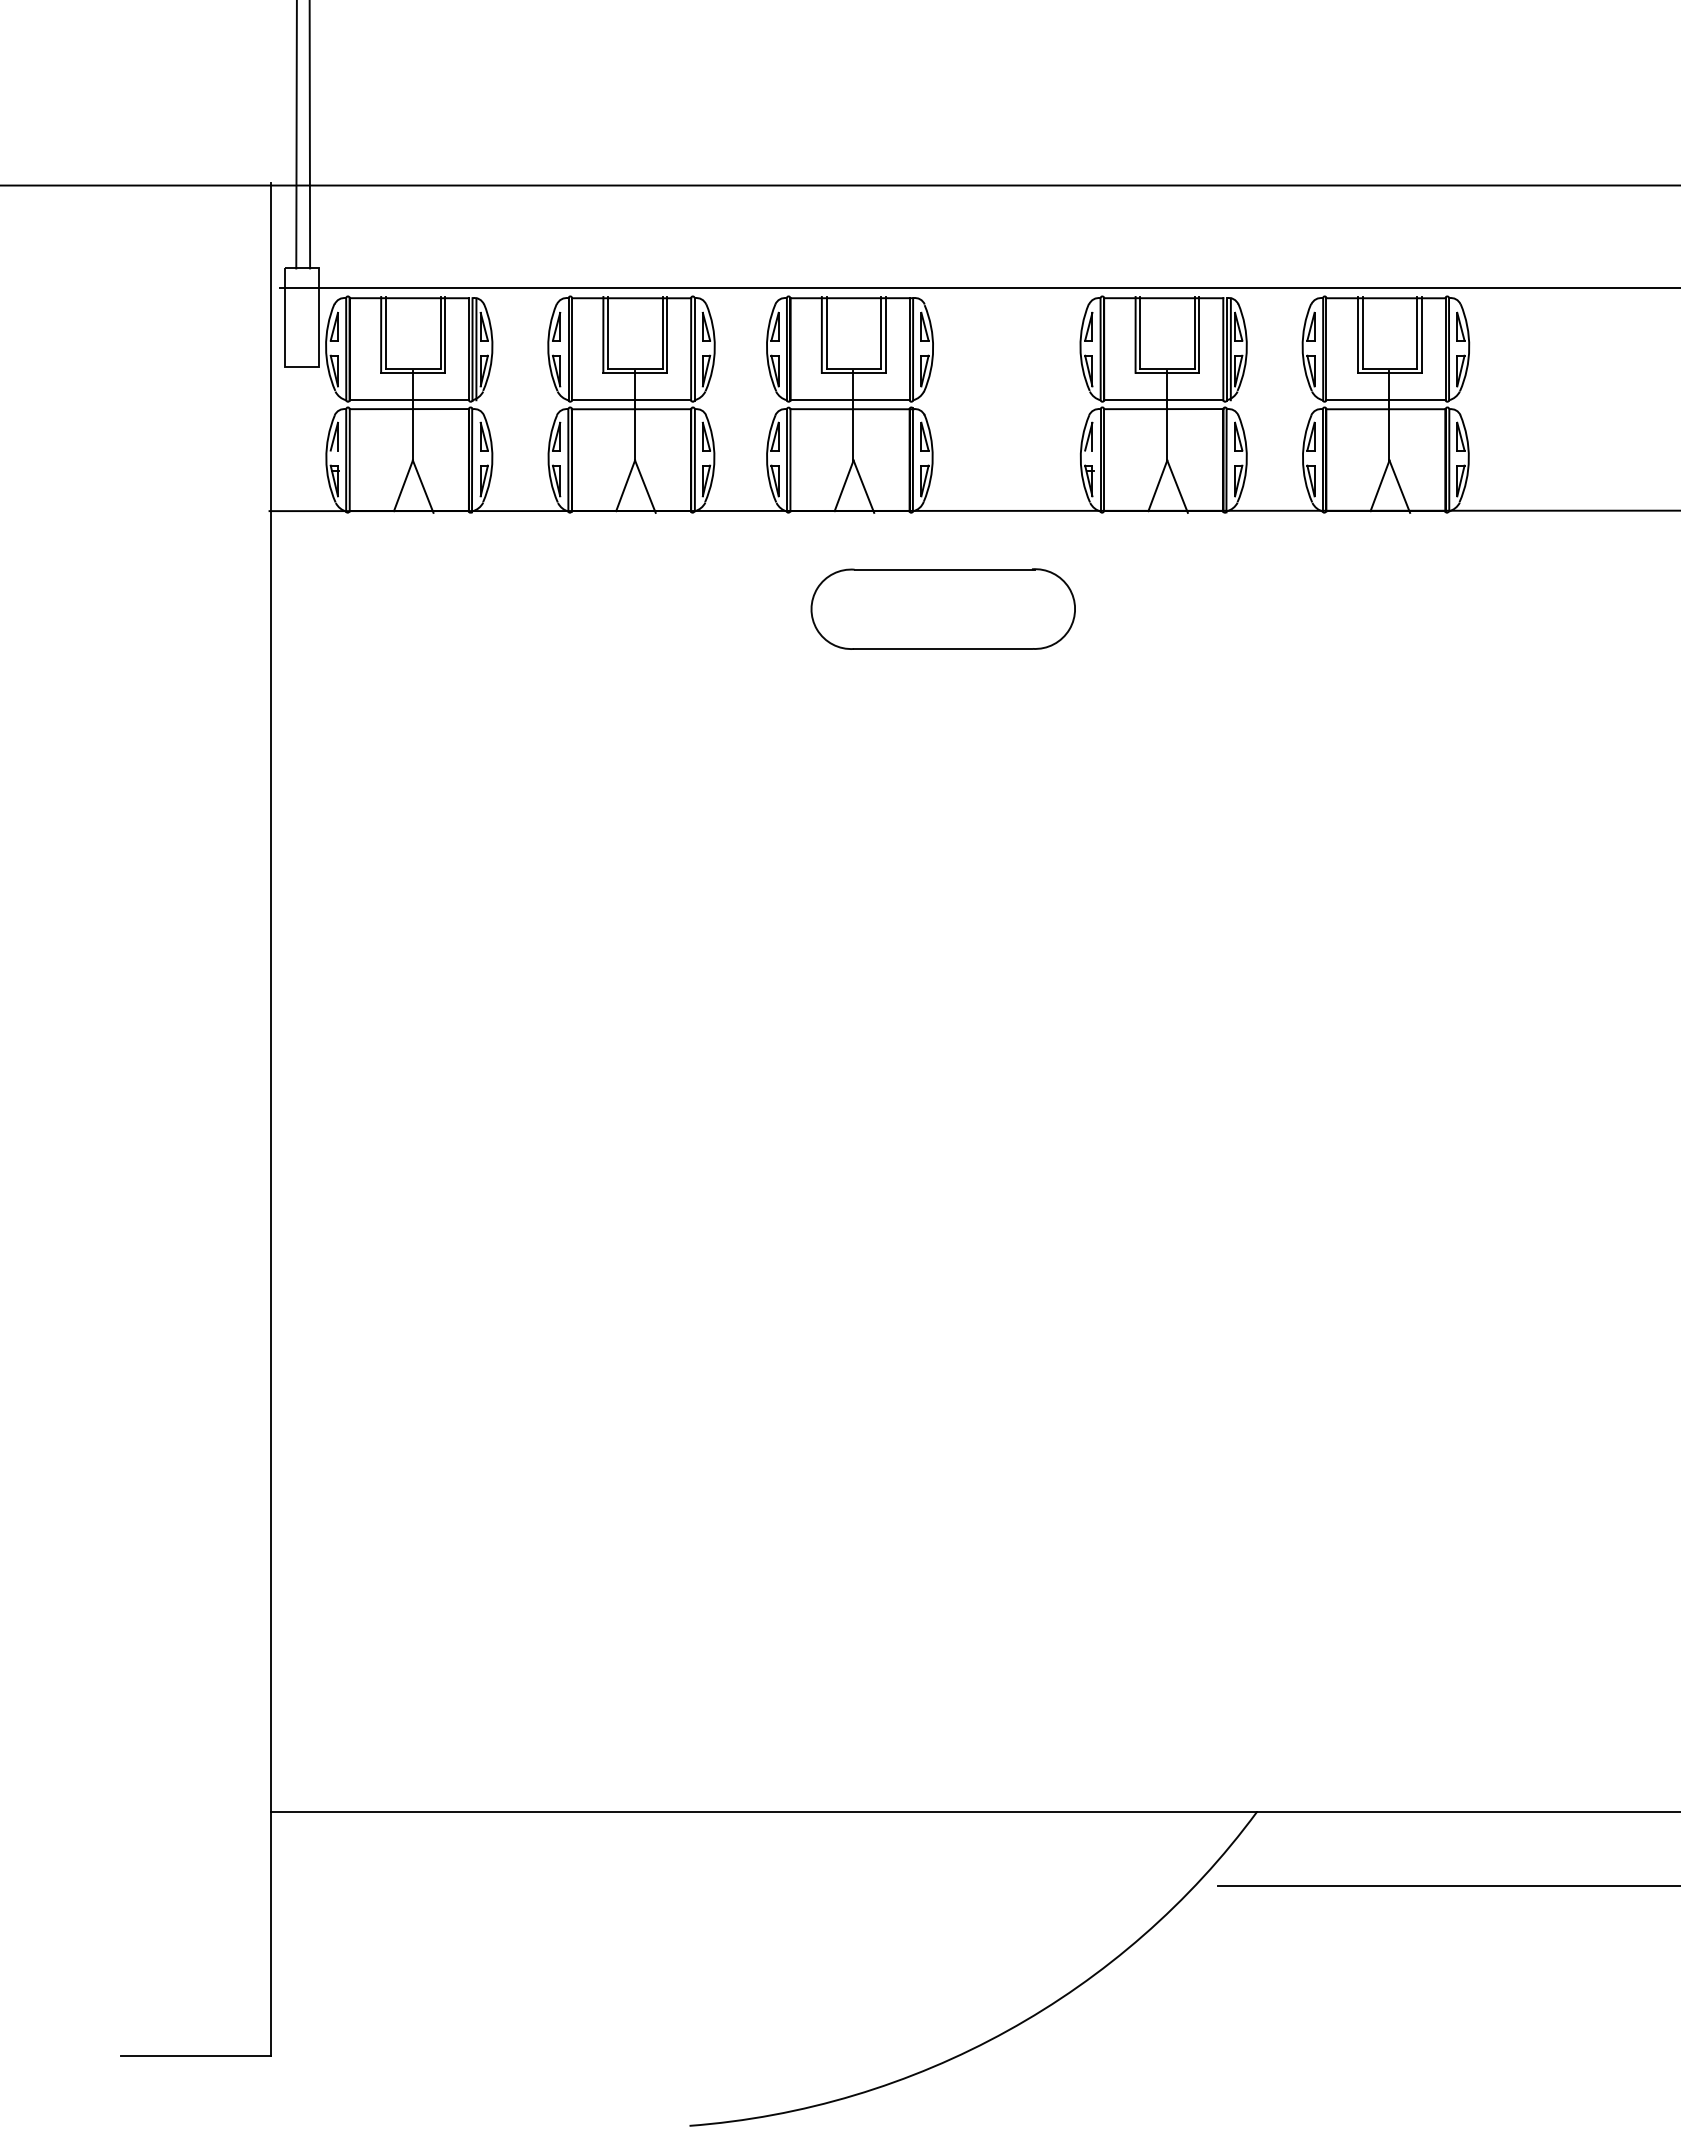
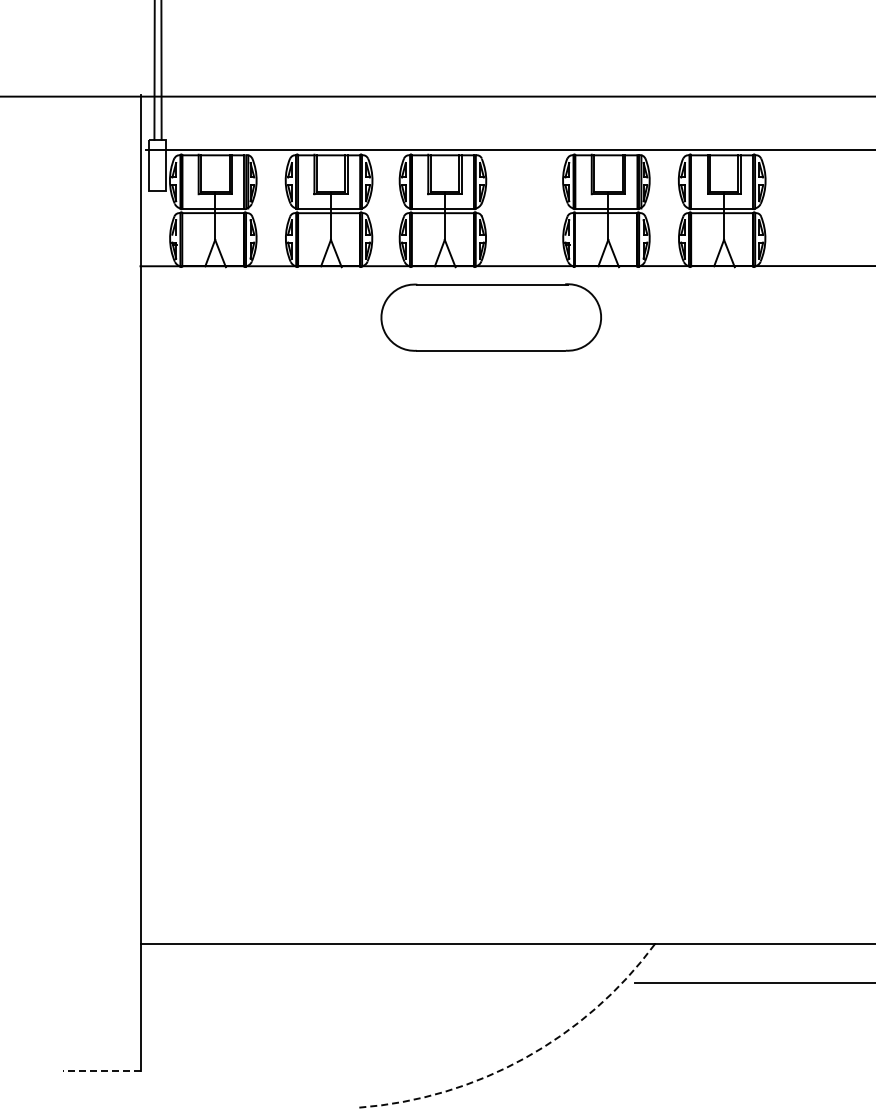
part: (943, 607) -> (491, 316), size x1.6
arc: (1008, 2031) -> (525, 1058), solid -> dashed
line: (194, 2056) -> (101, 1071), solid -> dashed

